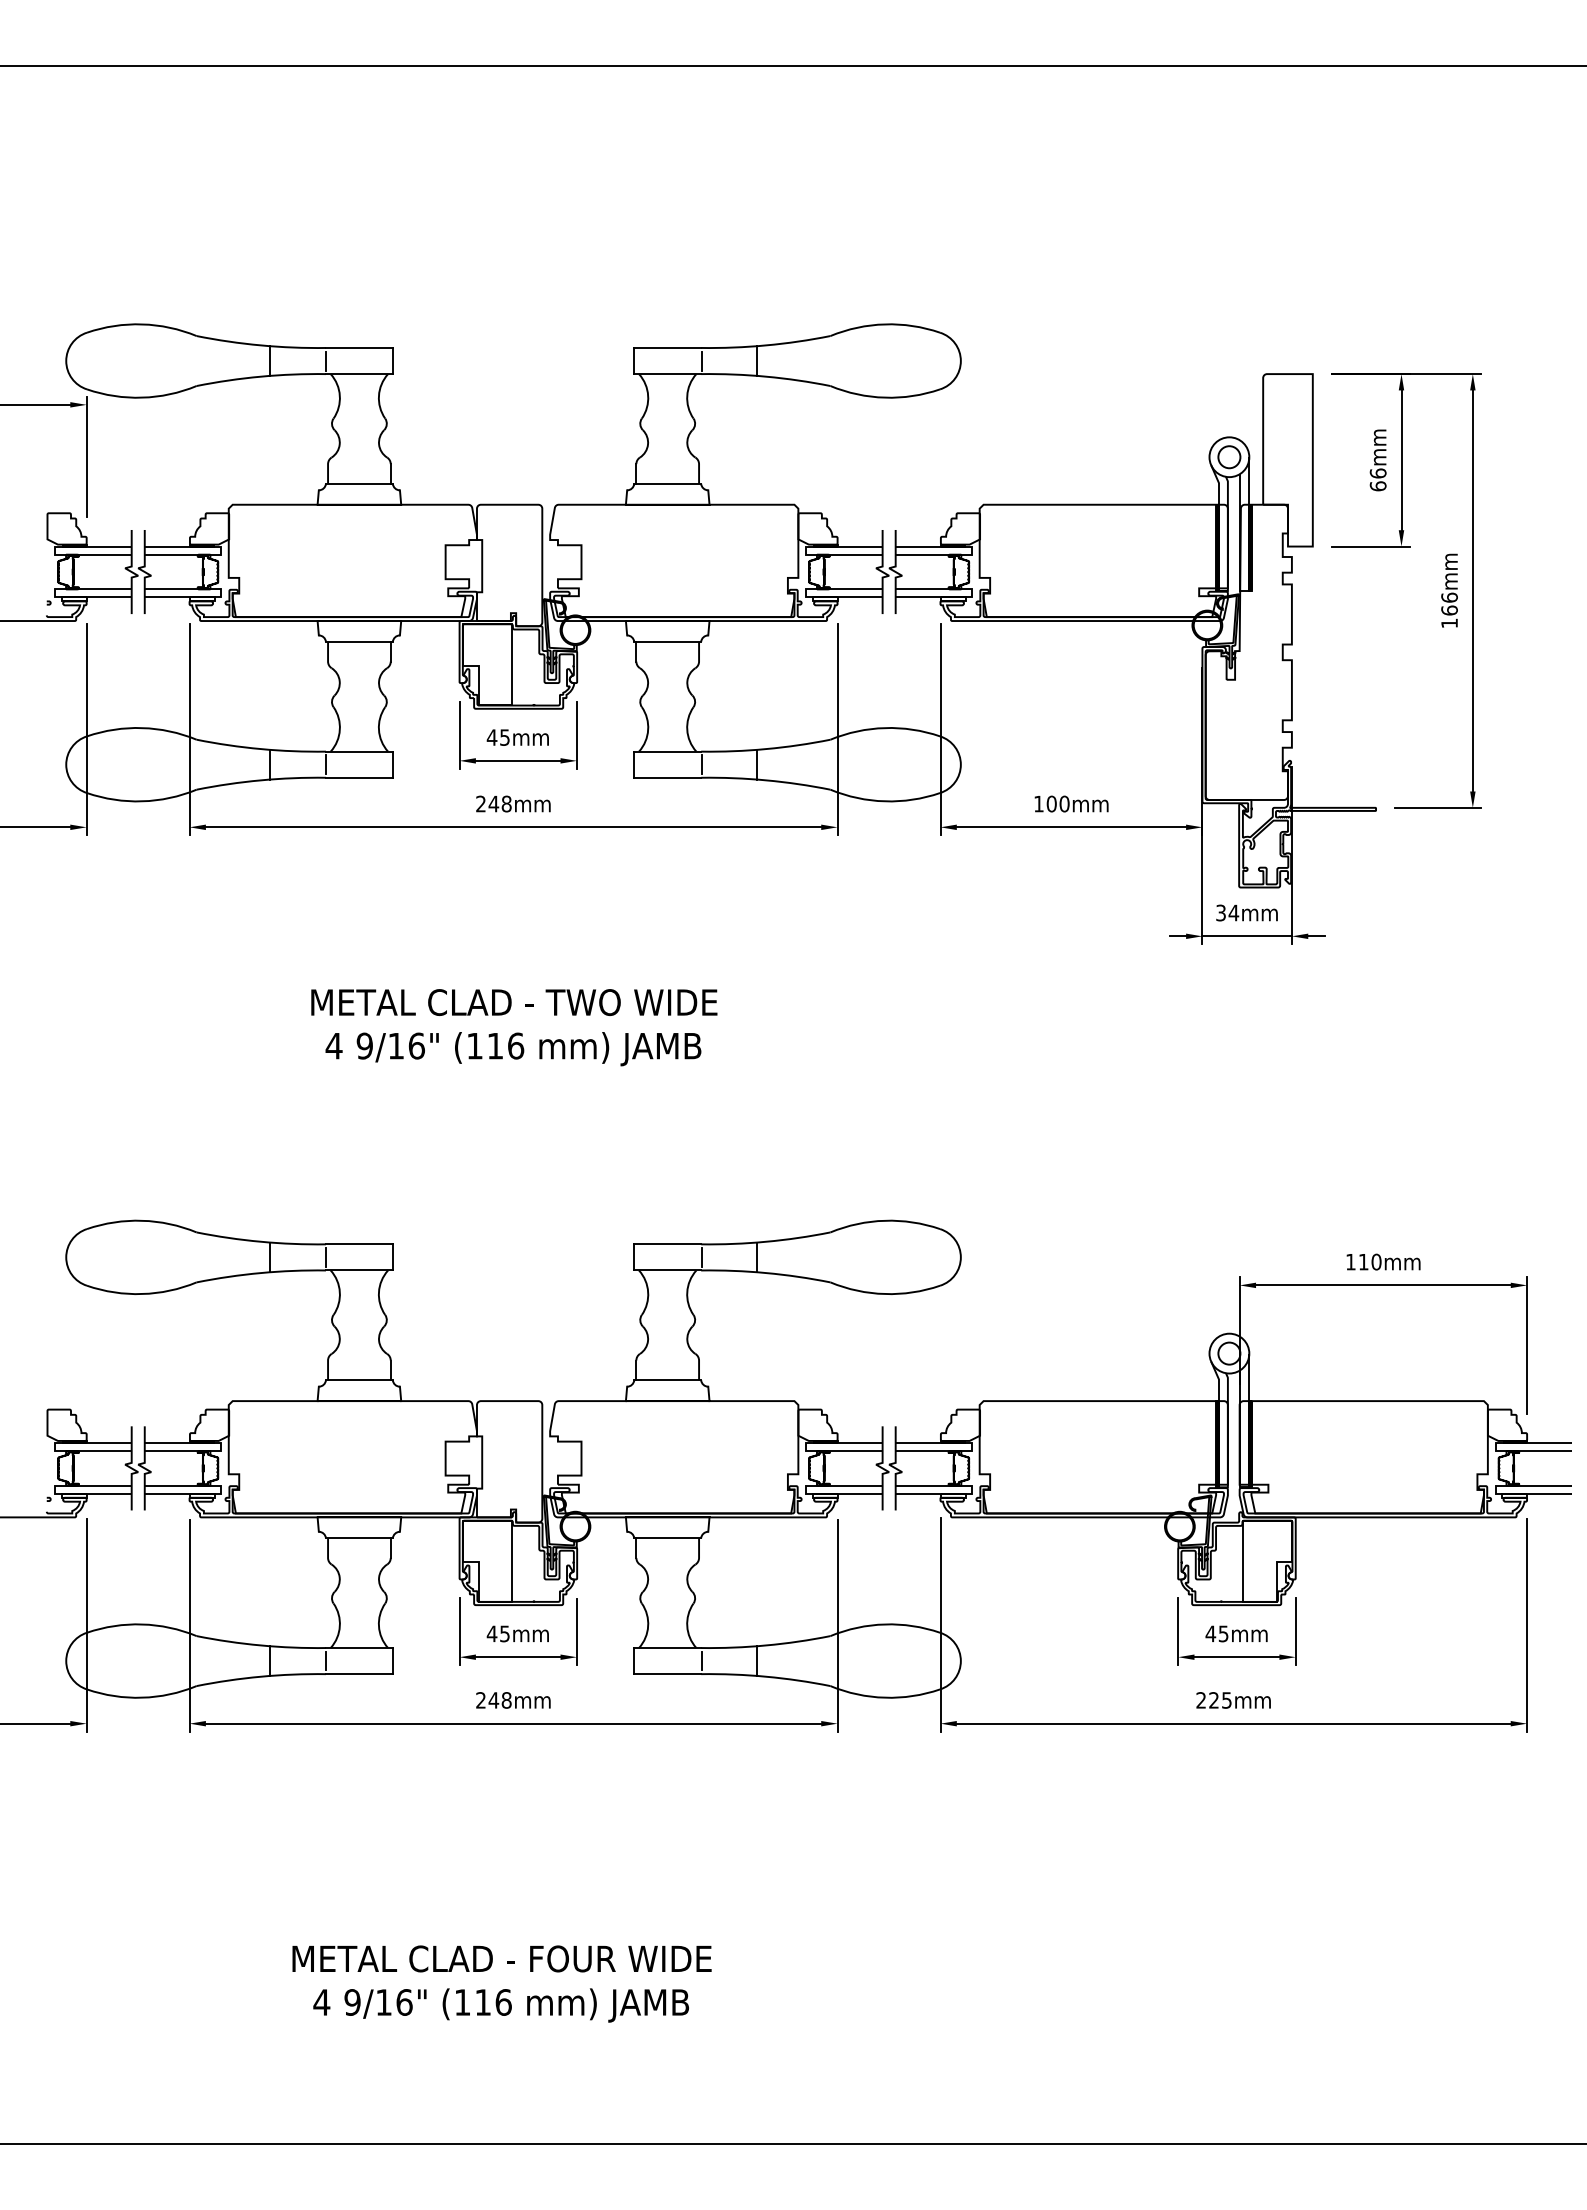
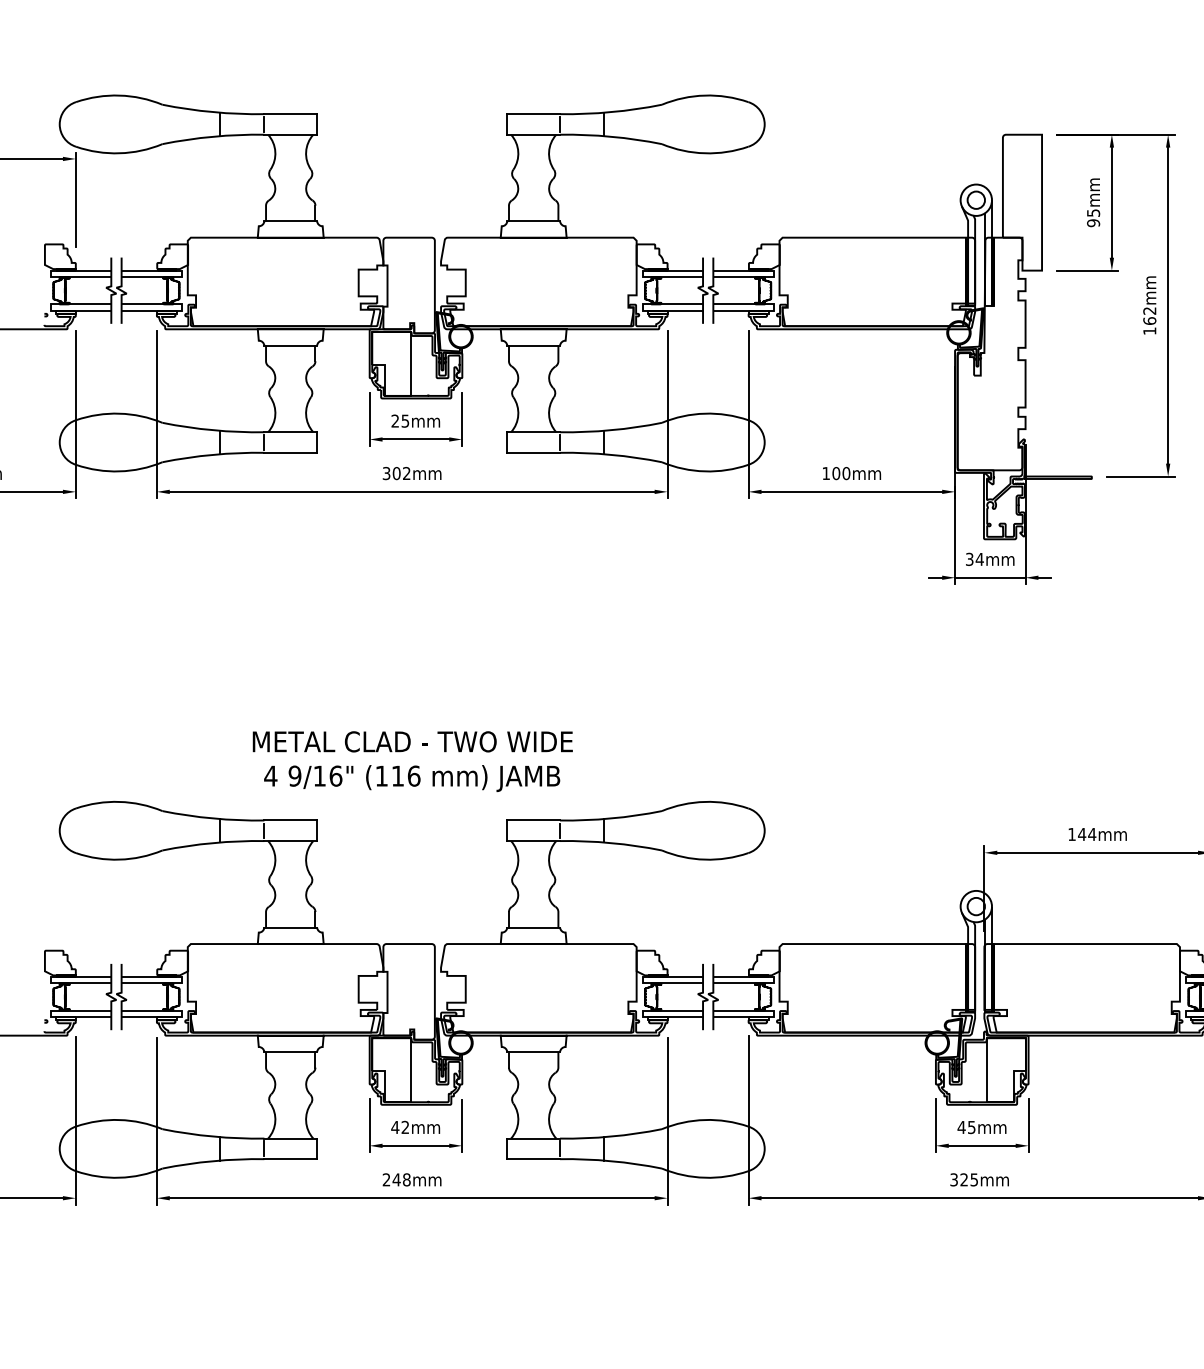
text: (1377, 479) -> (1093, 217), 66mm -> 95mm
text: (1449, 597) -> (1149, 310), 166mm -> 162mm
text: (491, 737) -> (394, 421), 45mm -> 25mm
text: (493, 803) -> (396, 473), 248mm -> 302mm
text: (514, 1027) -> (412, 761), moved
text: (1369, 1261) -> (1086, 834), 110mm -> 144mm
text: (504, 1633) -> (405, 1127), 45mm -> 42mm
text: (1200, 1700) -> (953, 1179), 225mm -> 325mm

